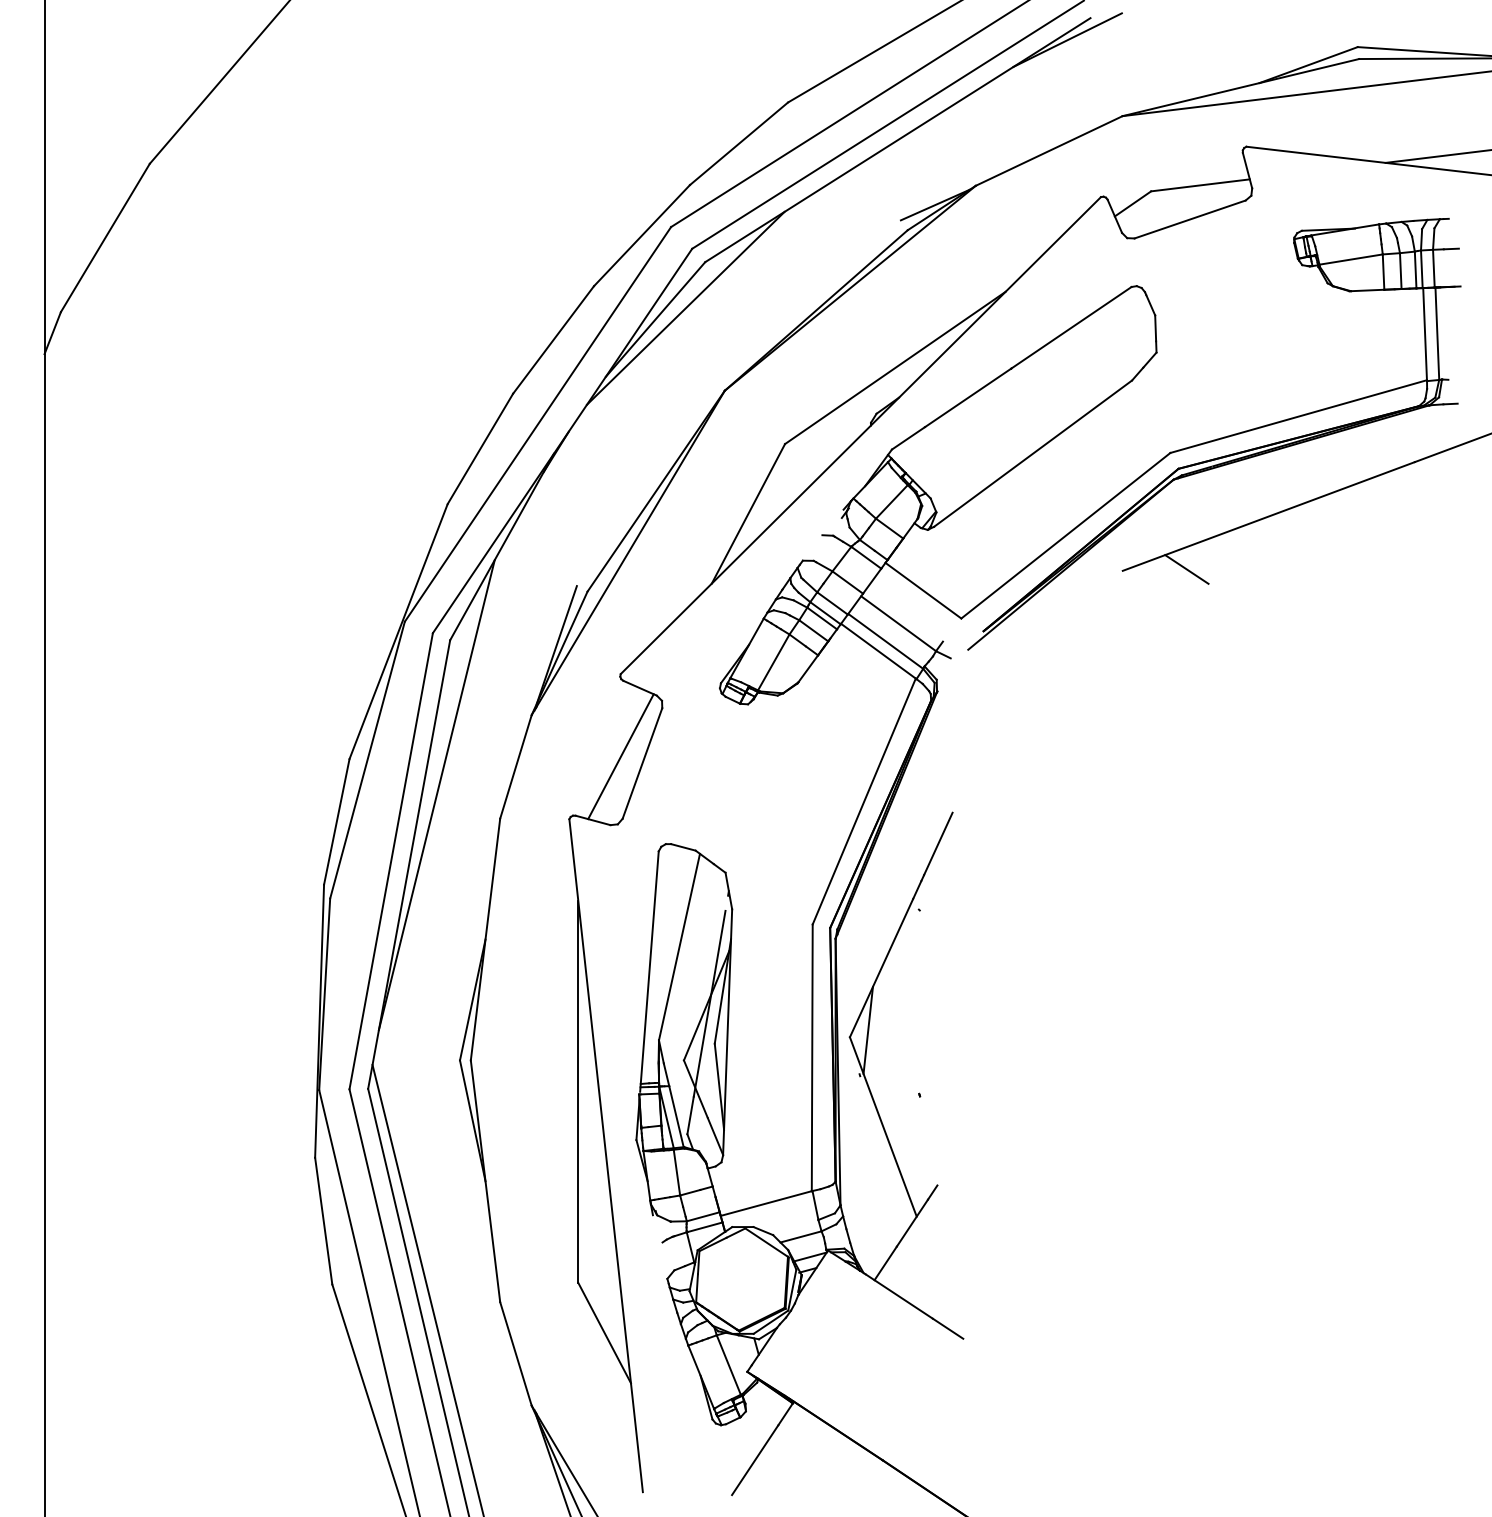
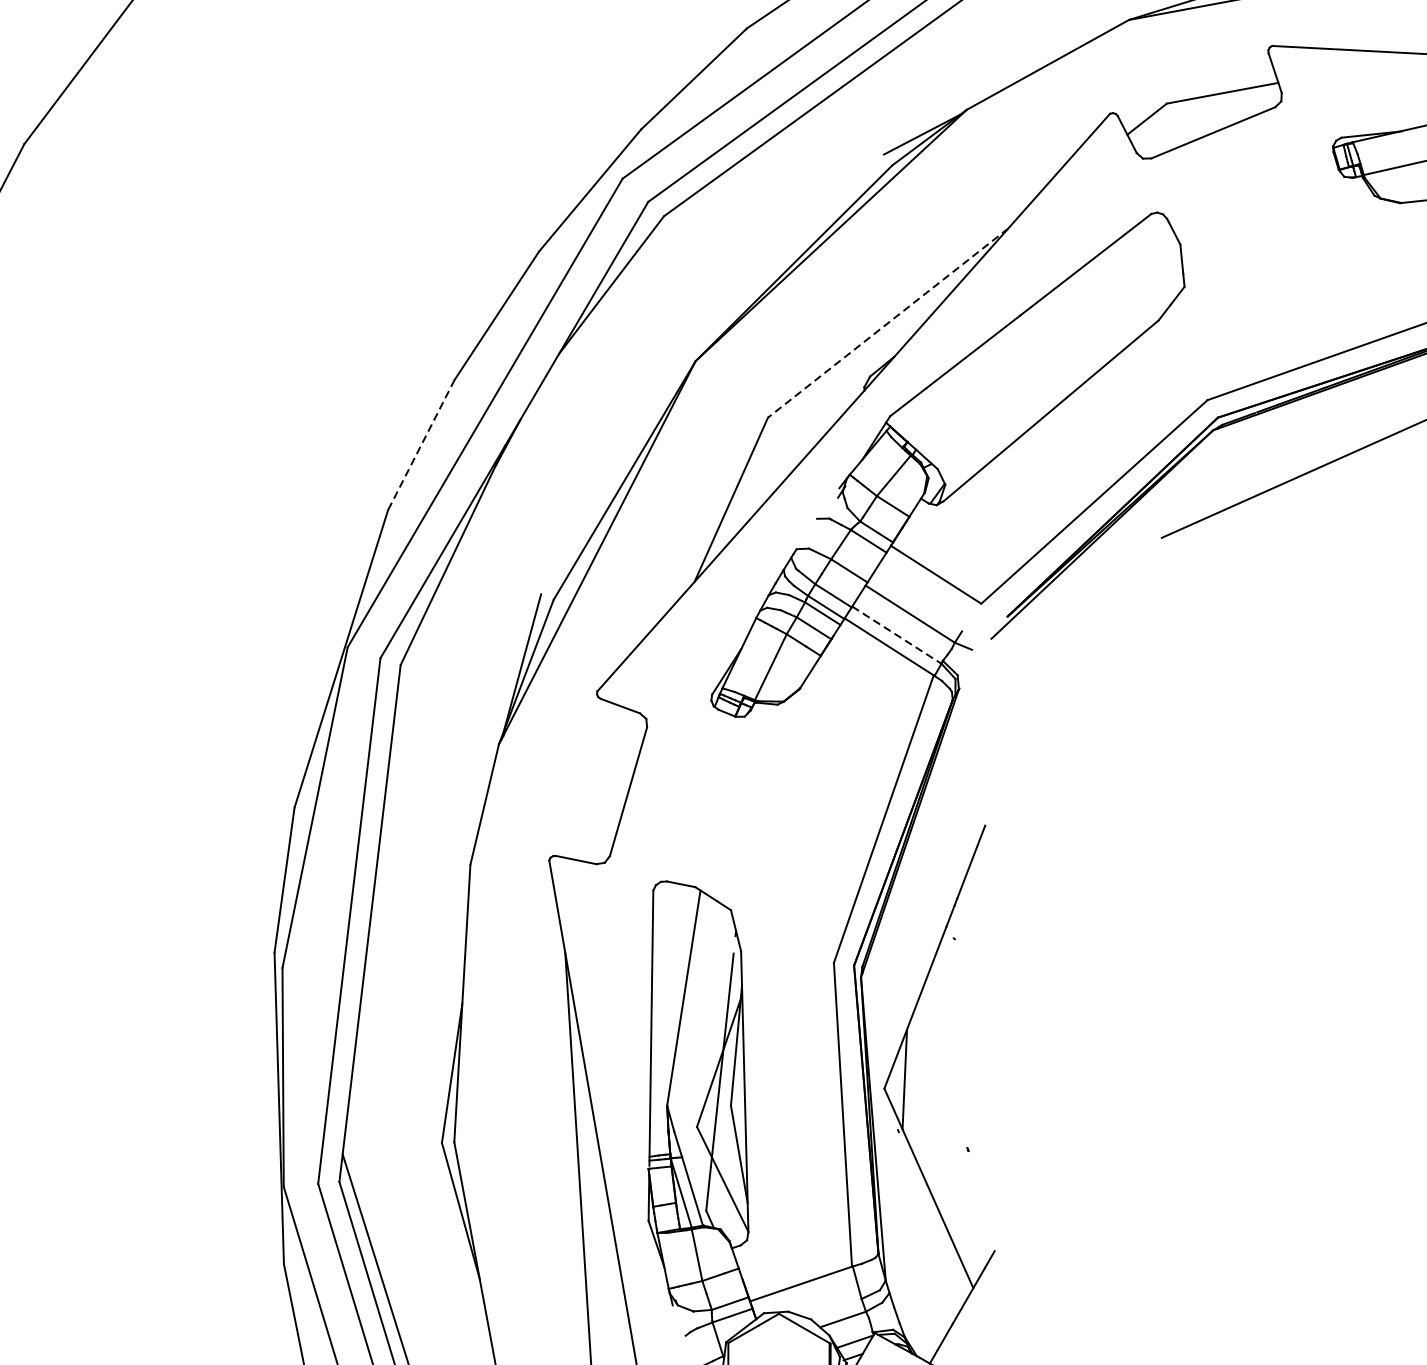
line: (685, 307) -> (644, 269), removed
line: (894, 368) -> (887, 323), solid -> dashed
line: (480, 449) -> (421, 445), solid -> dashed
line: (1186, 569) -> (1234, 531), removed
line: (886, 641) -> (897, 635), solid -> dashed
line: (620, 756) -> (602, 785), removed
line: (436, 795) -> (396, 842), removed

